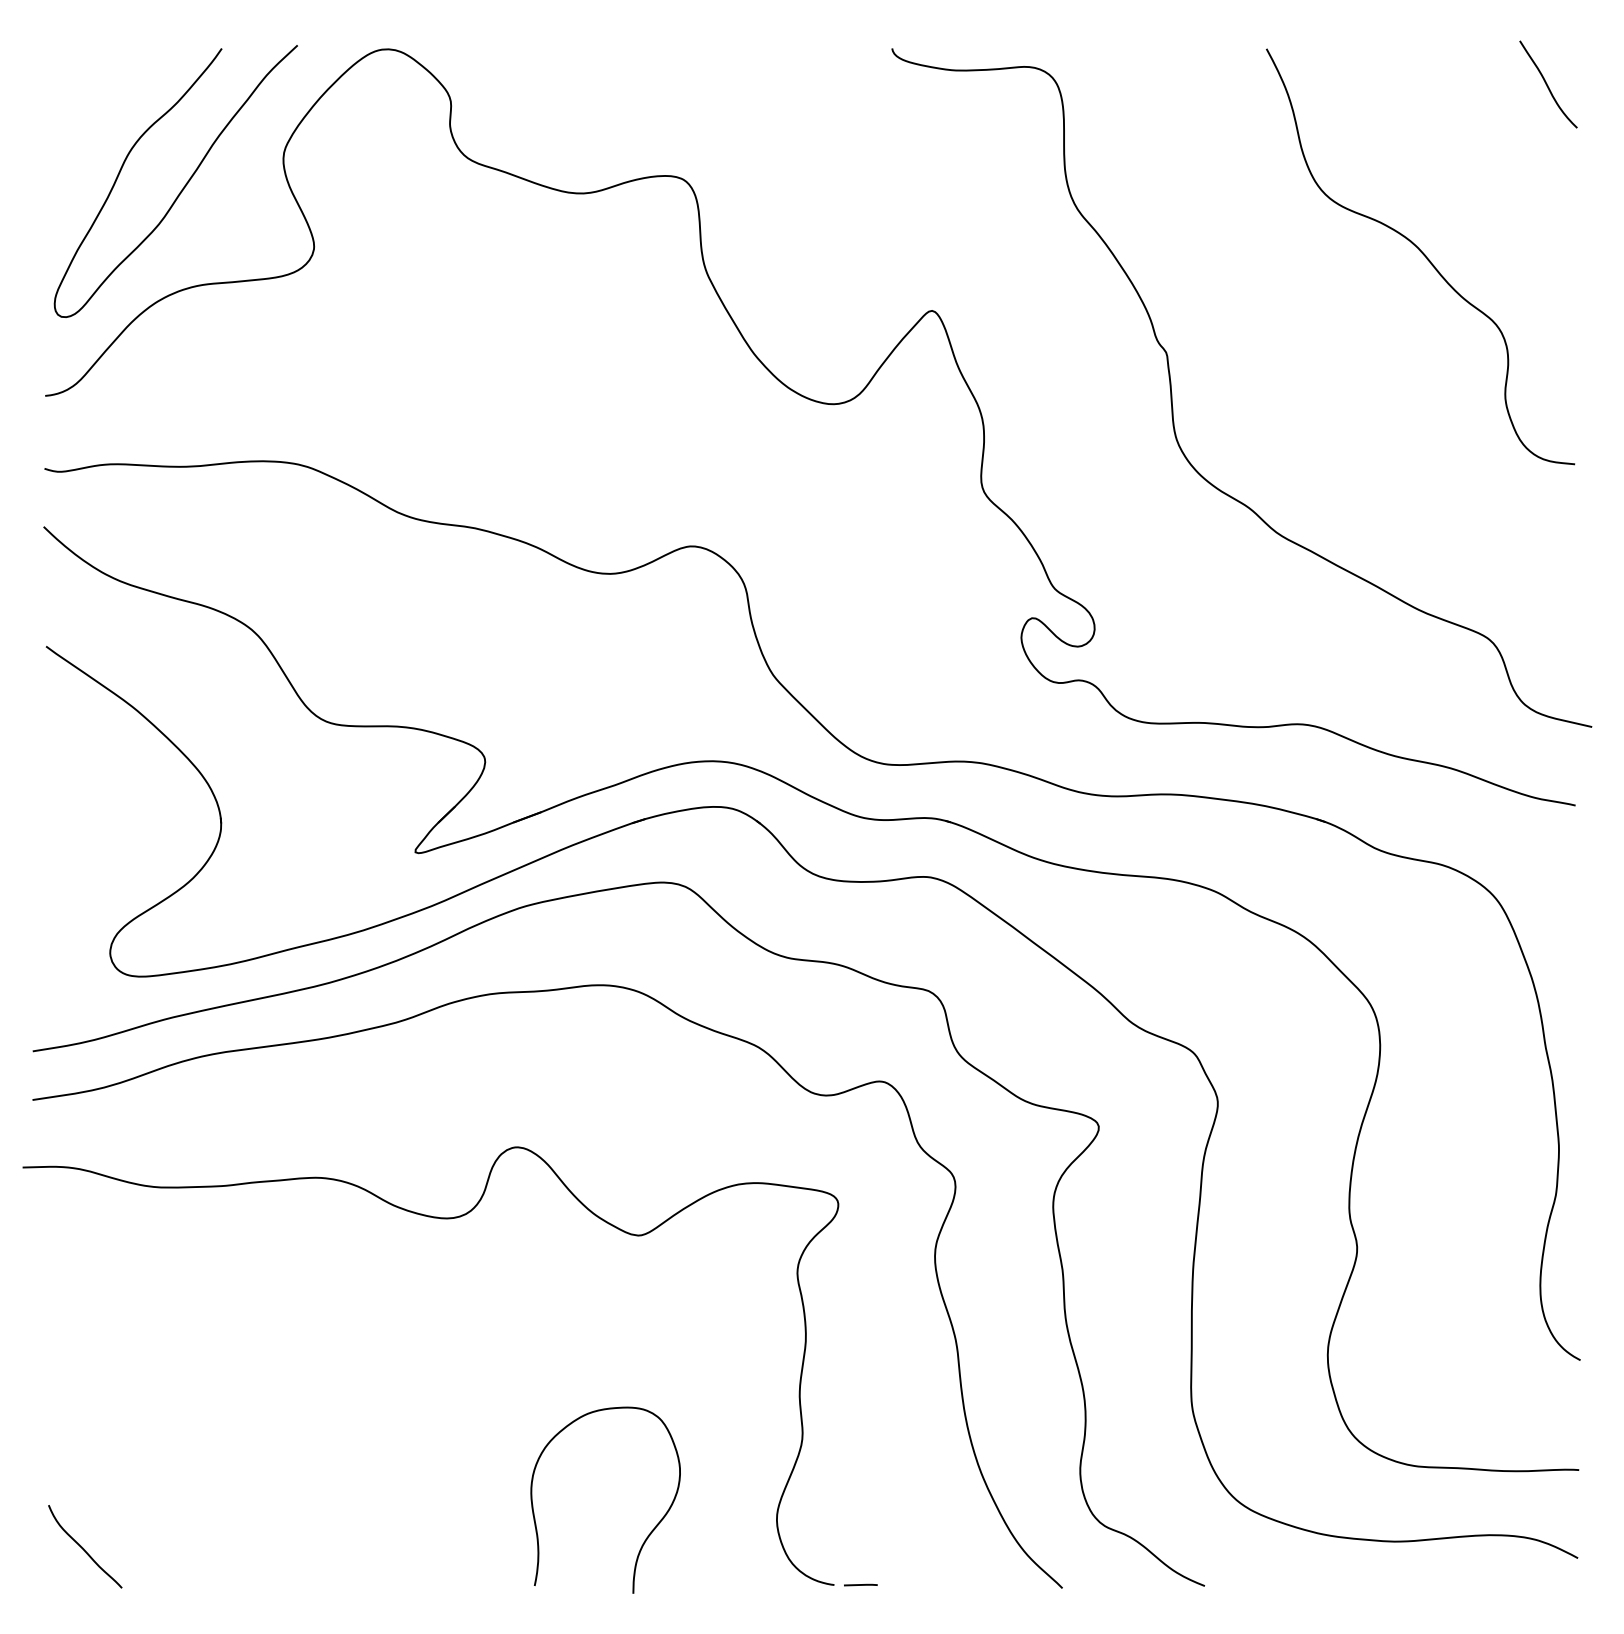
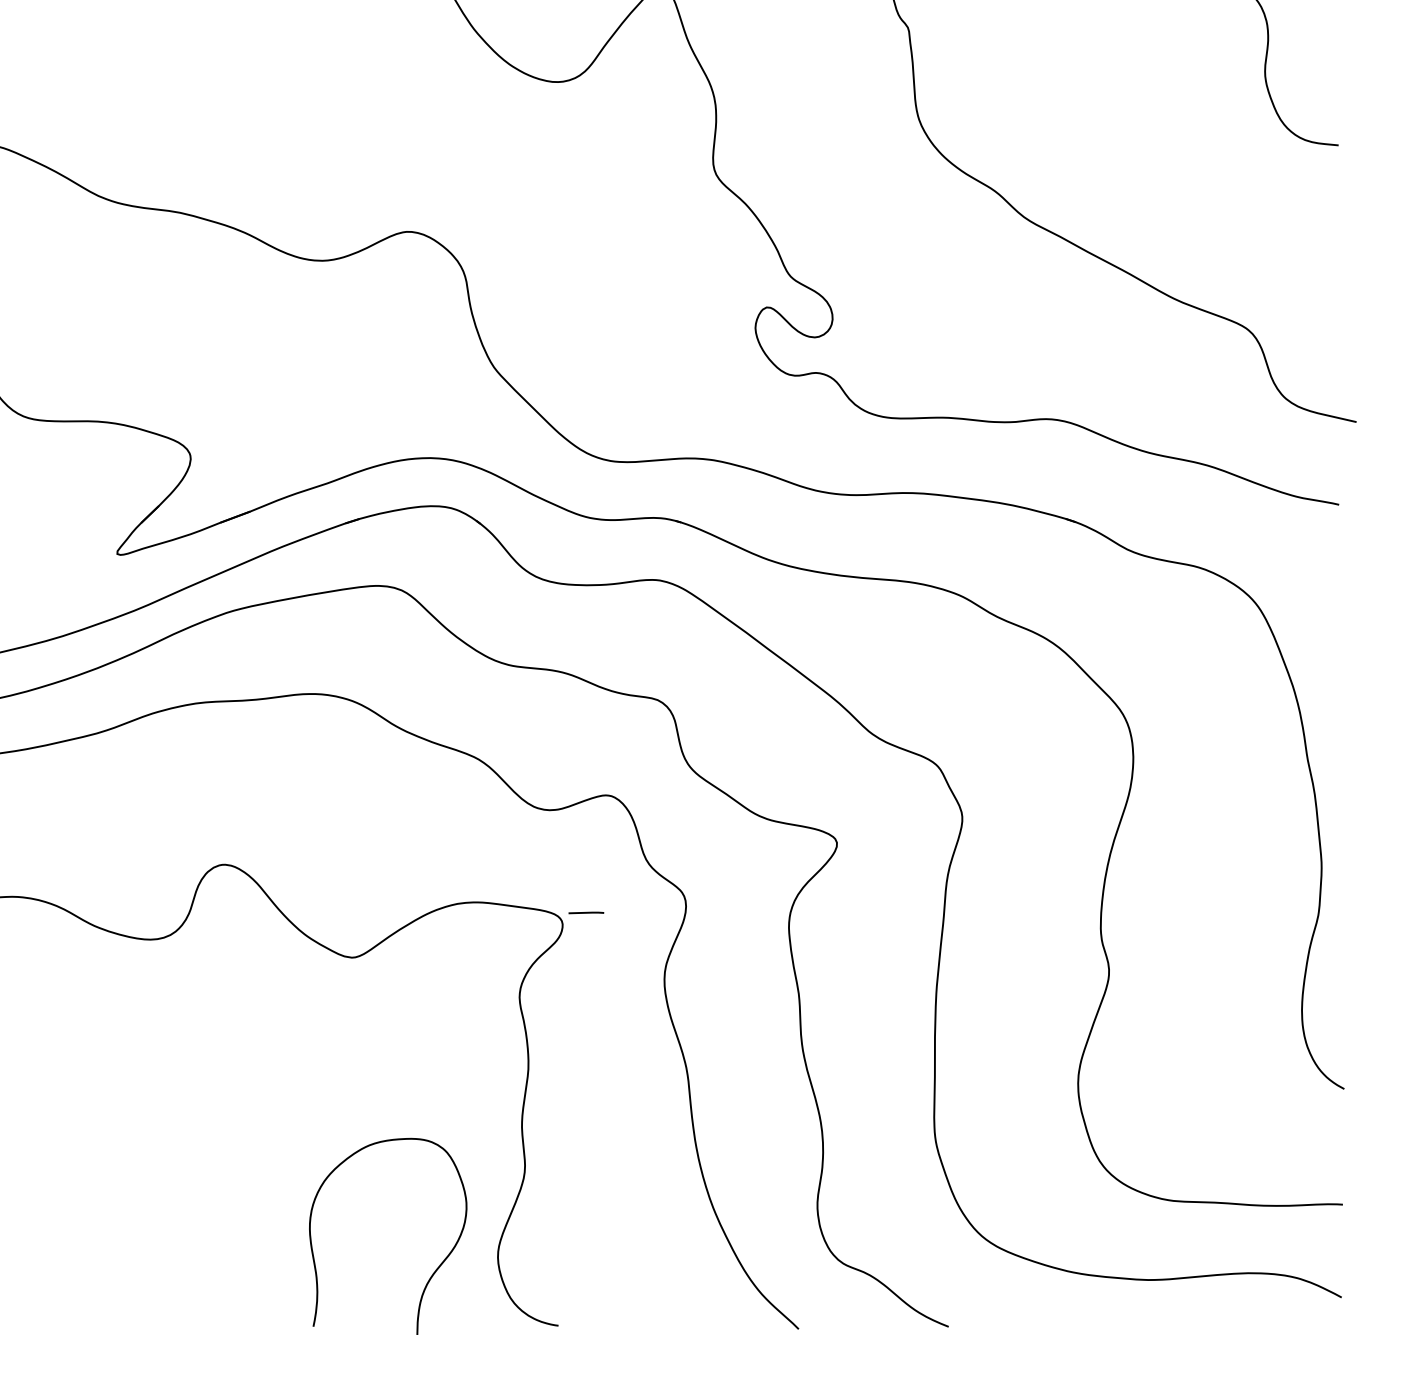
curve: (648, 1534) -> (433, 1272), moved
line: (860, 1584) -> (586, 912), moved

